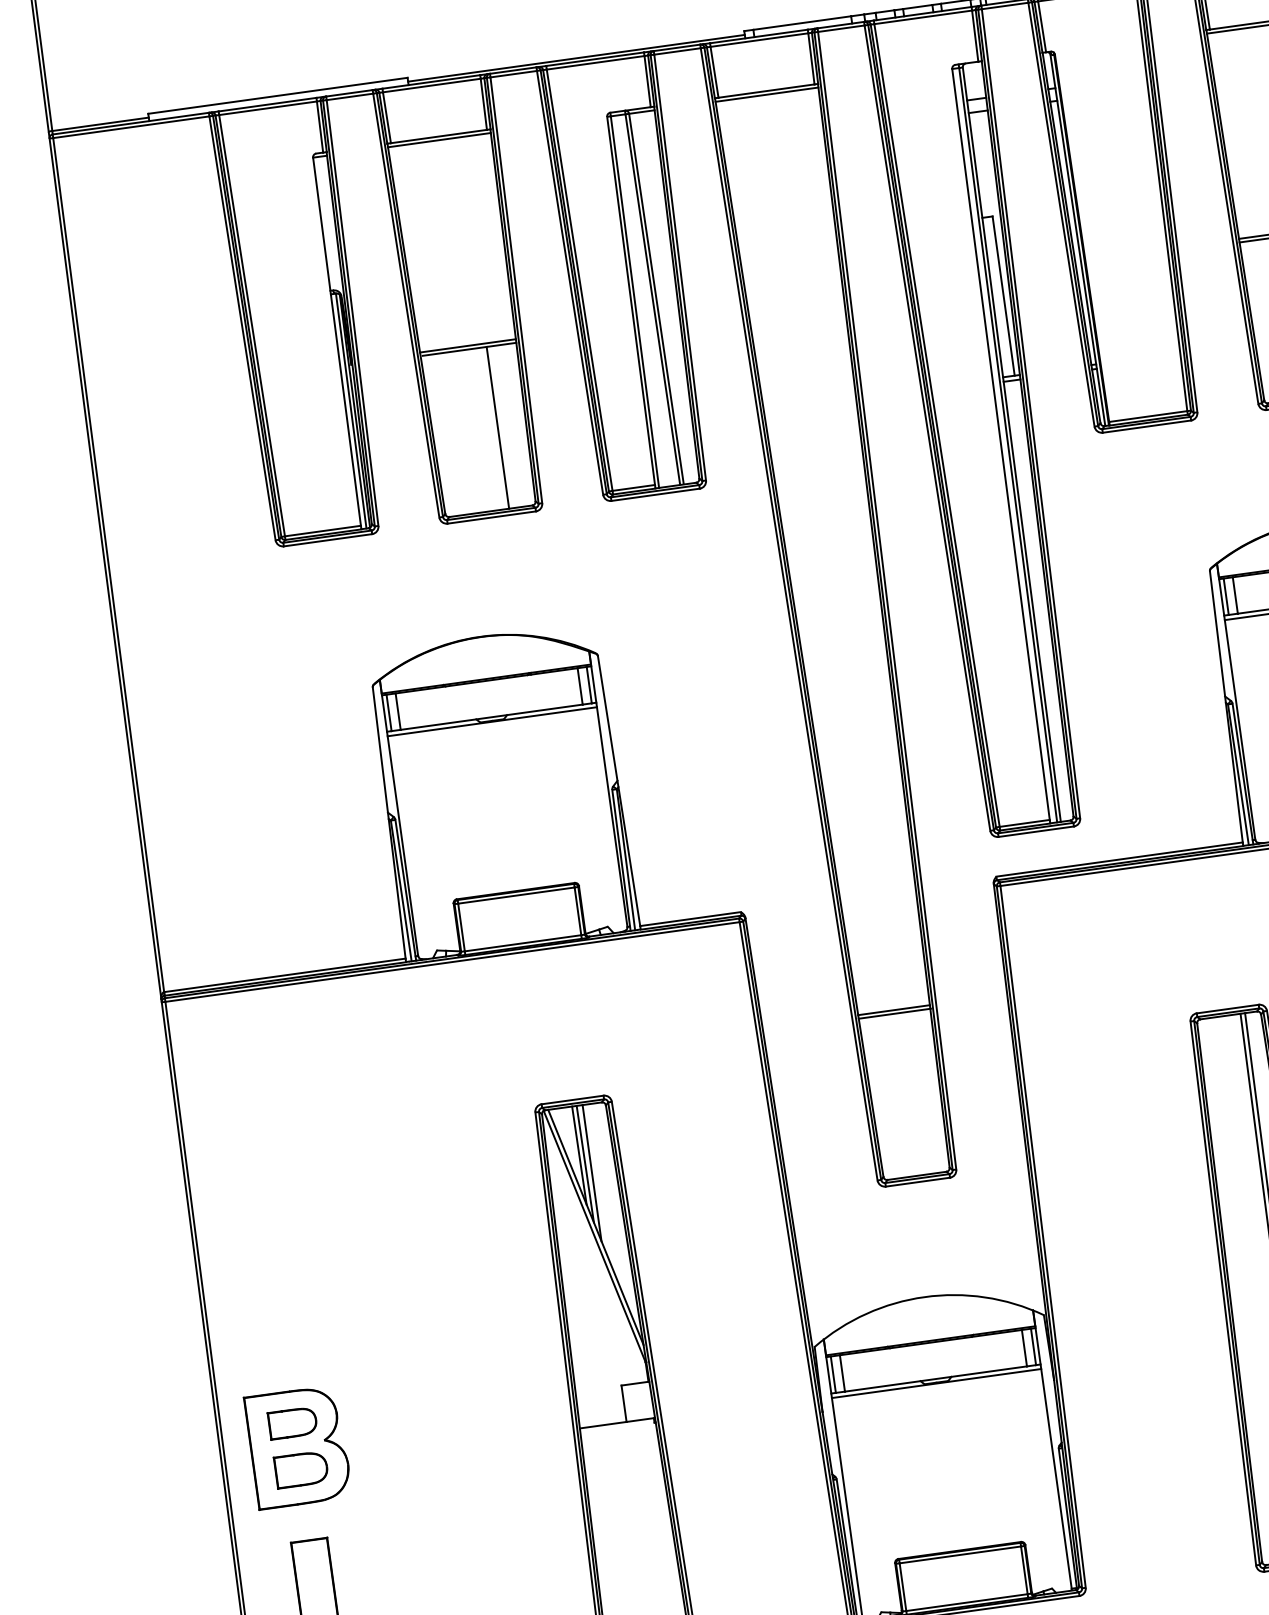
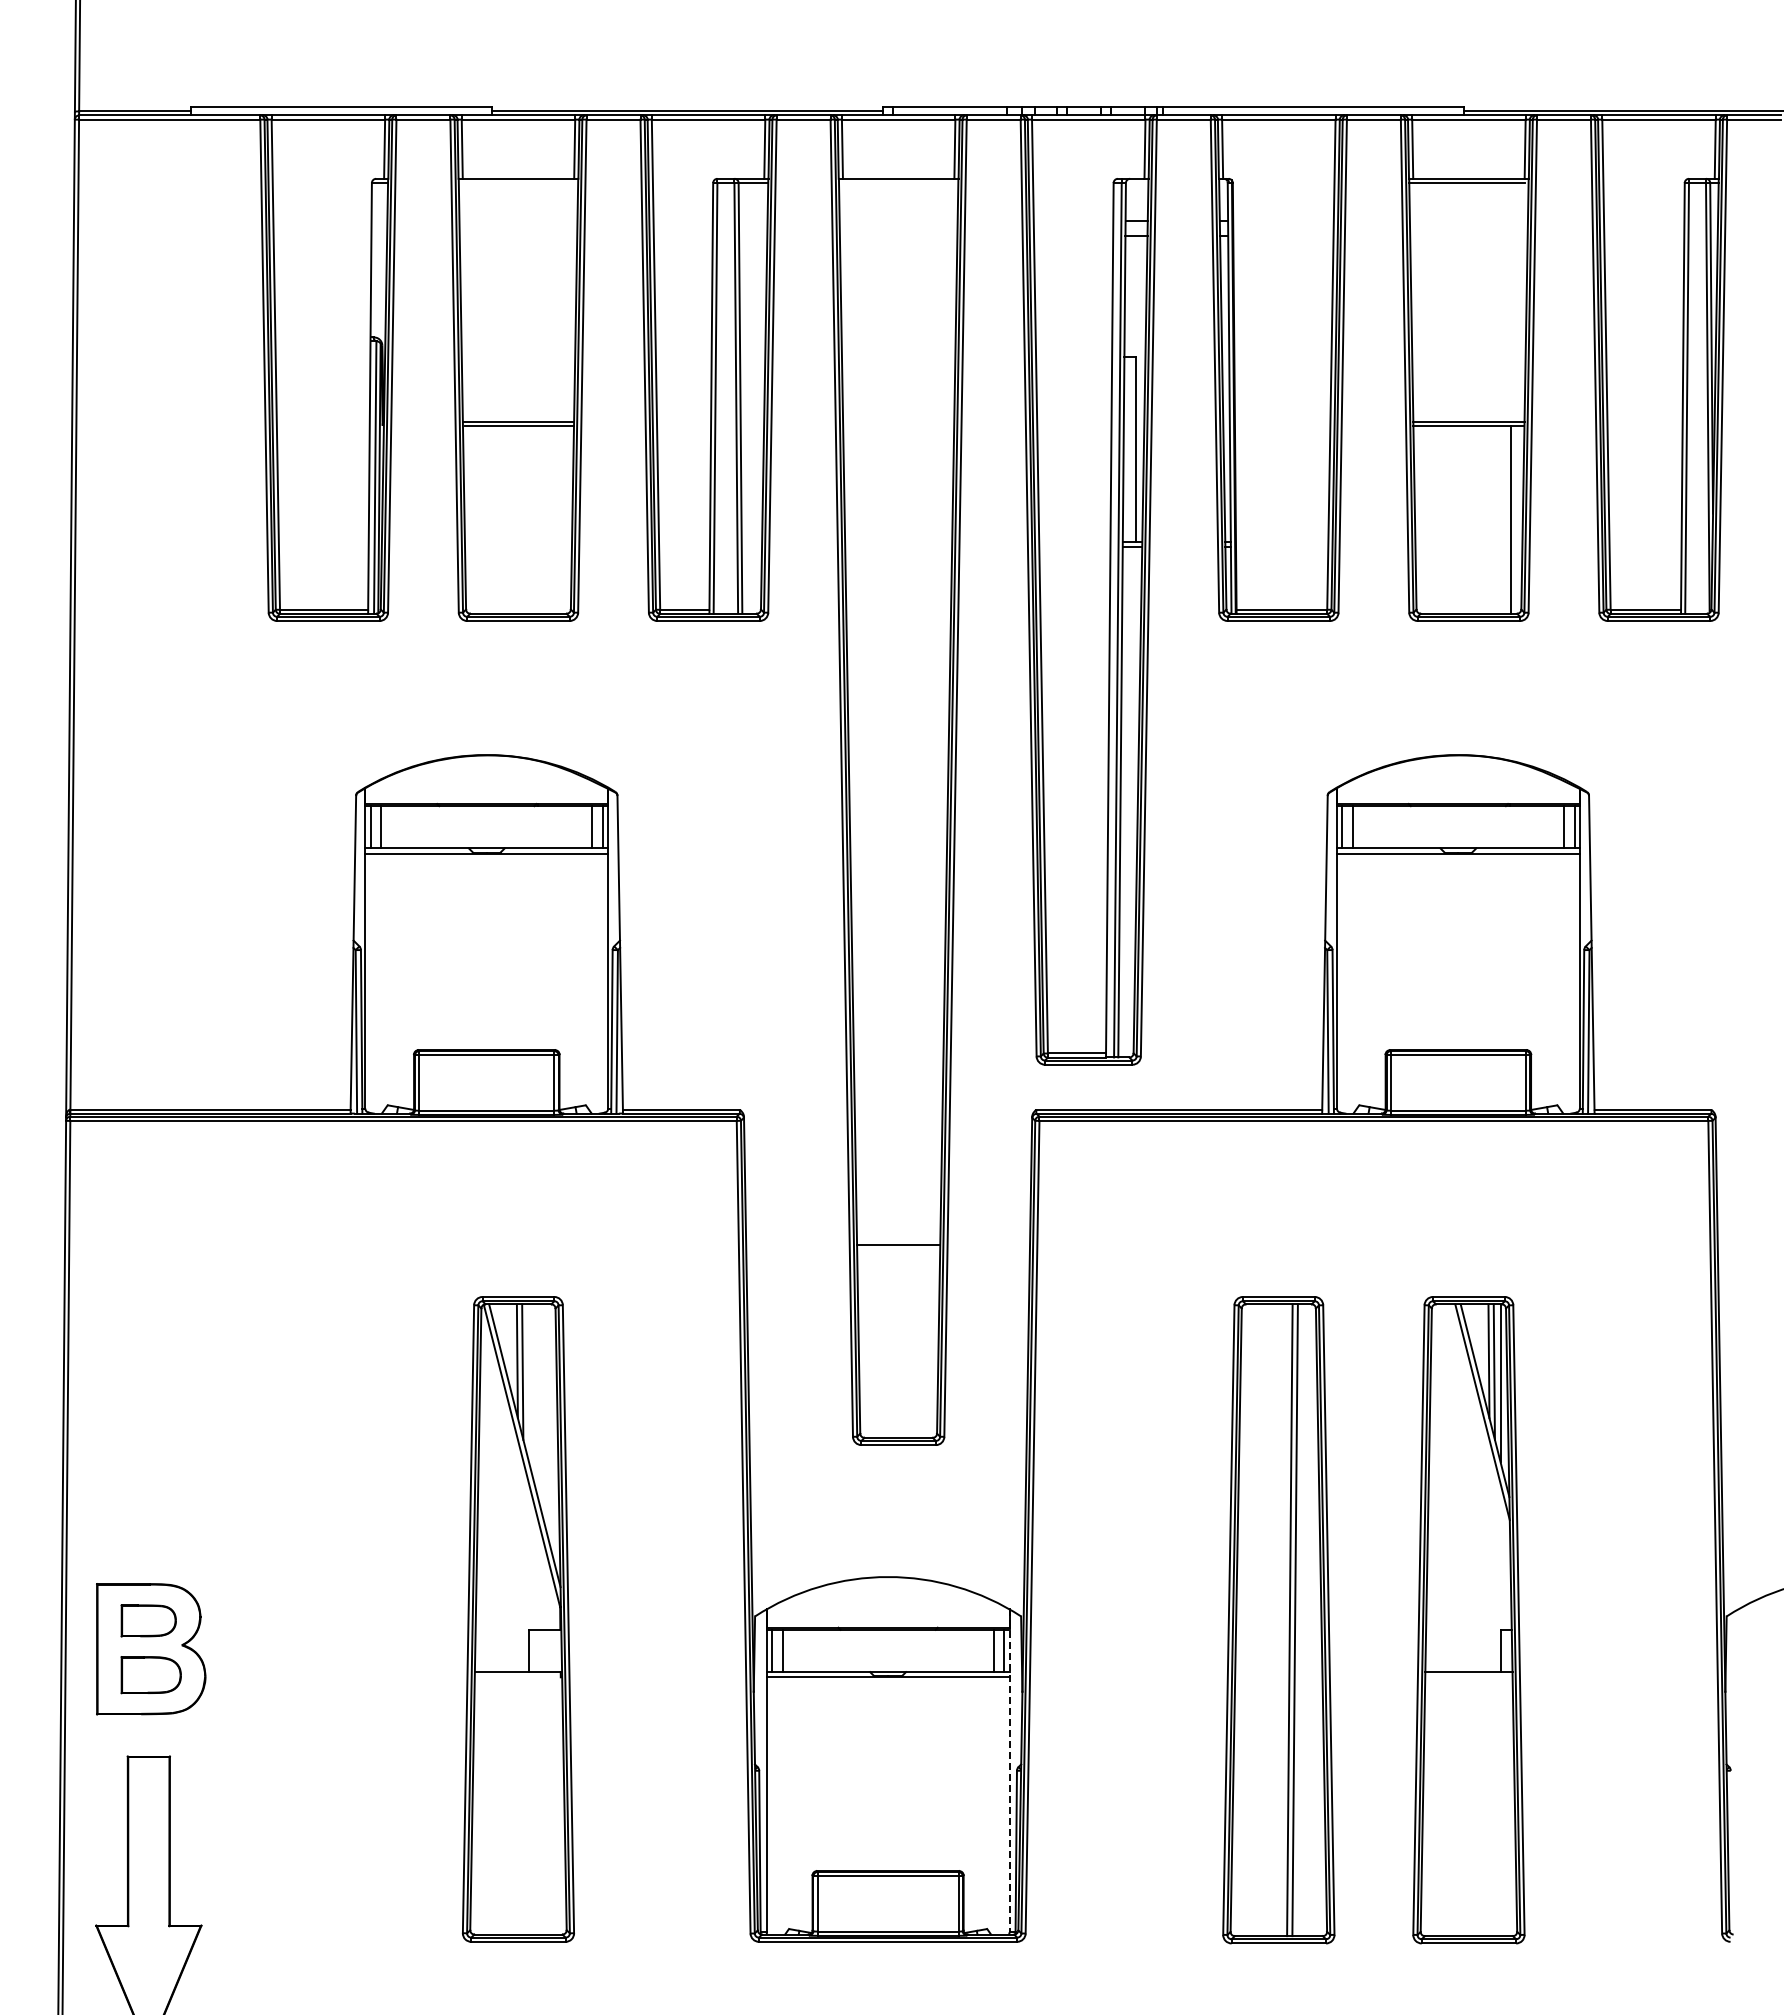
line: (766, 95) -> (898, 183), removed
line: (439, 140) -> (518, 183), removed
line: (497, 427) -> (539, 519), removed
line: (894, 1013) -> (898, 1249), removed
line: (592, 1173) -> (529, 1383), removed
line: (1052, 1450) -> (1009, 1771), solid -> dashed

